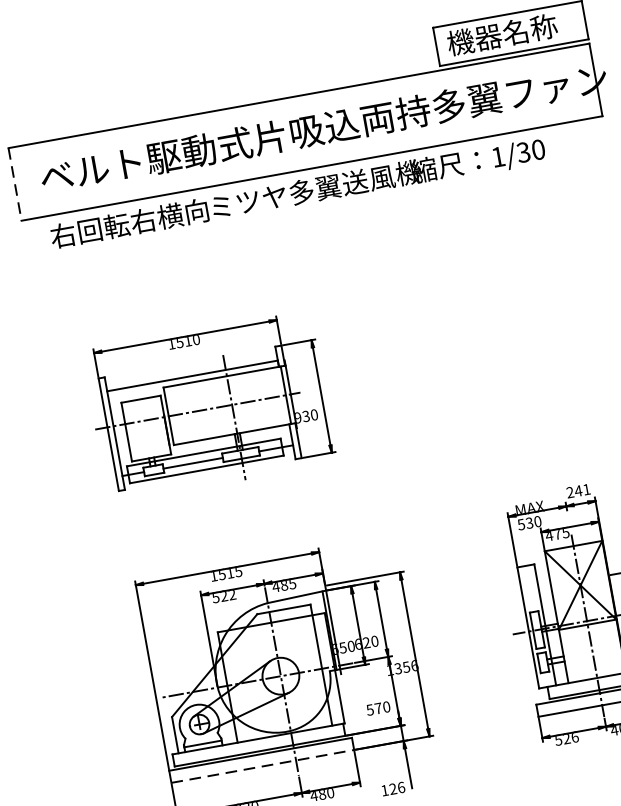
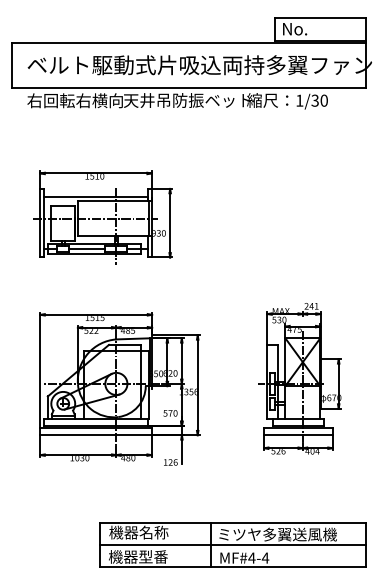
text: (502, 33) -> (315, 28), 機器名称 -> No.
line: (14, 186) -> (11, 66), dashed -> solid
text: (315, 189) -> (188, 100), ミツヤ多翼送風機 -> 天井吊防振ベット
line: (263, 766) -> (96, 435), dashed -> solid

